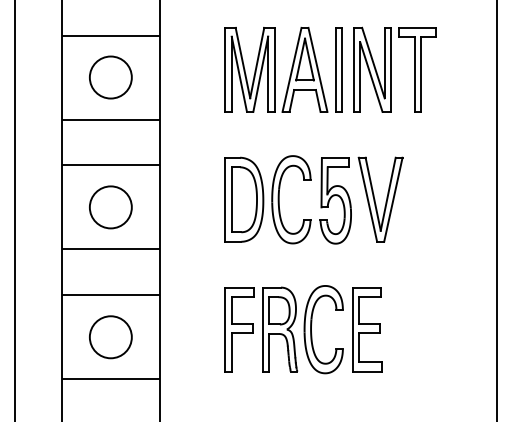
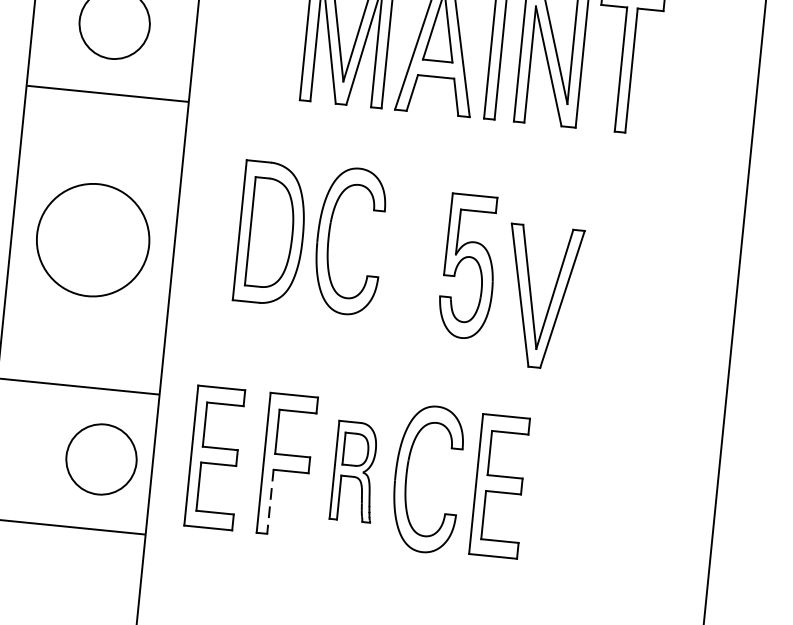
line: (110, 165) -> (99, 170), removed
part: (267, 199) -> (309, 236), moved
part: (380, 199) -> (541, 296), moved
circle: (110, 207) -> (92, 240), size x1.6
line: (110, 249) -> (85, 310), removed
part: (196, 329) -> (215, 457), added
part: (280, 329) -> (355, 471), size x0.7
circle: (110, 337) -> (100, 459), moved
line: (231, 352) -> (269, 501), solid -> dashed

